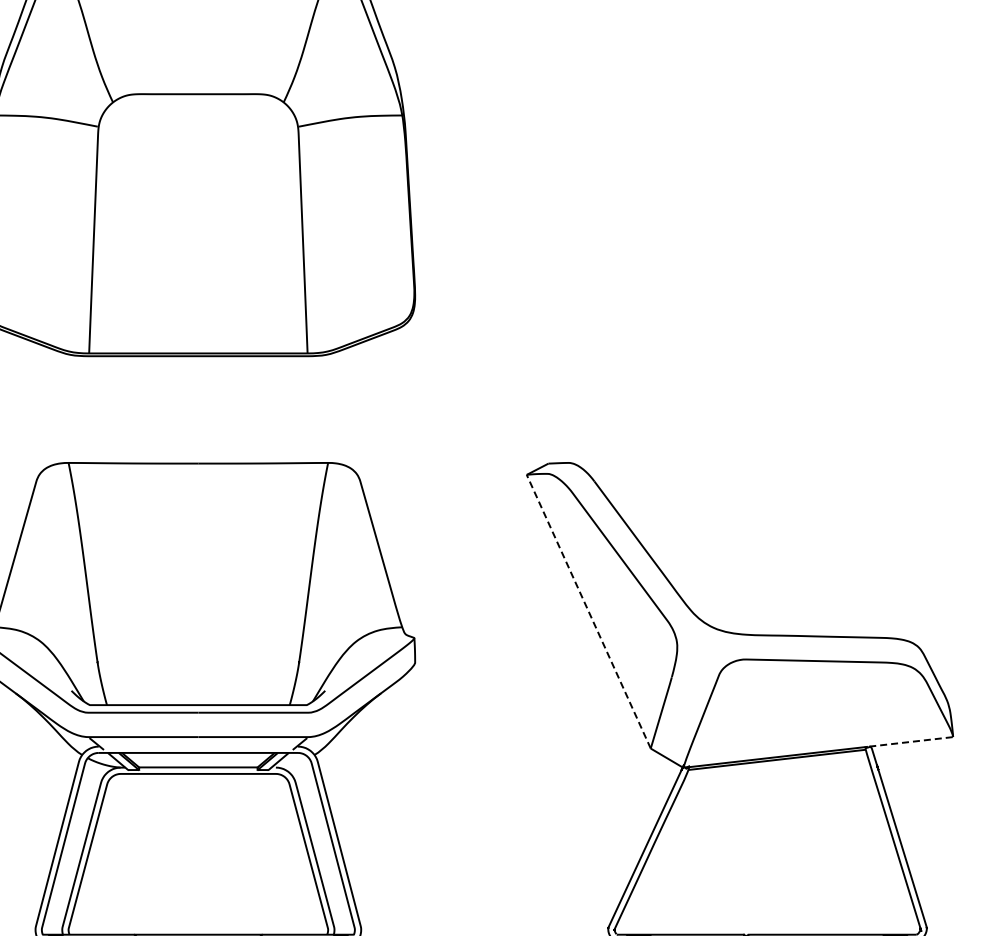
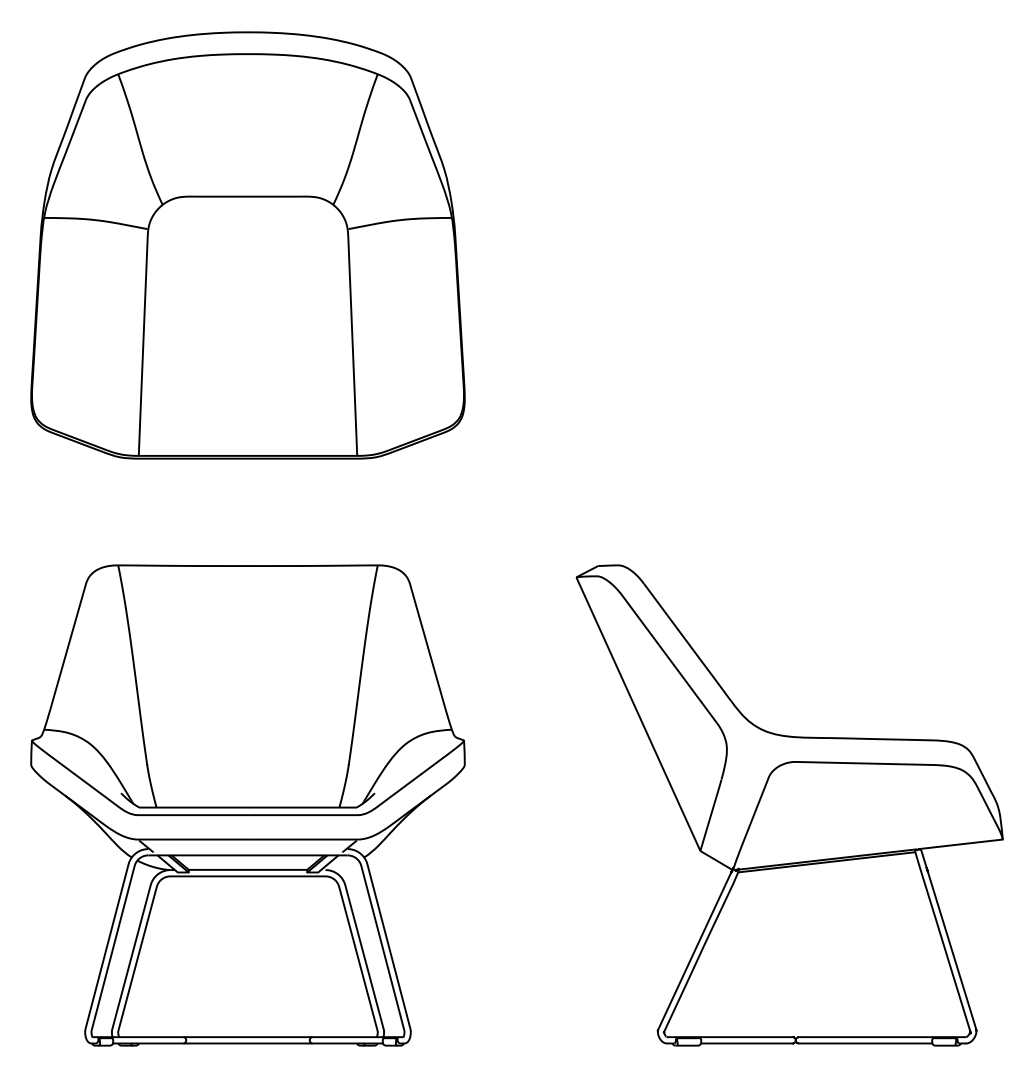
line: (588, 611) -> (638, 713), dashed -> solid
line: (911, 742) -> (961, 844), dashed -> solid

